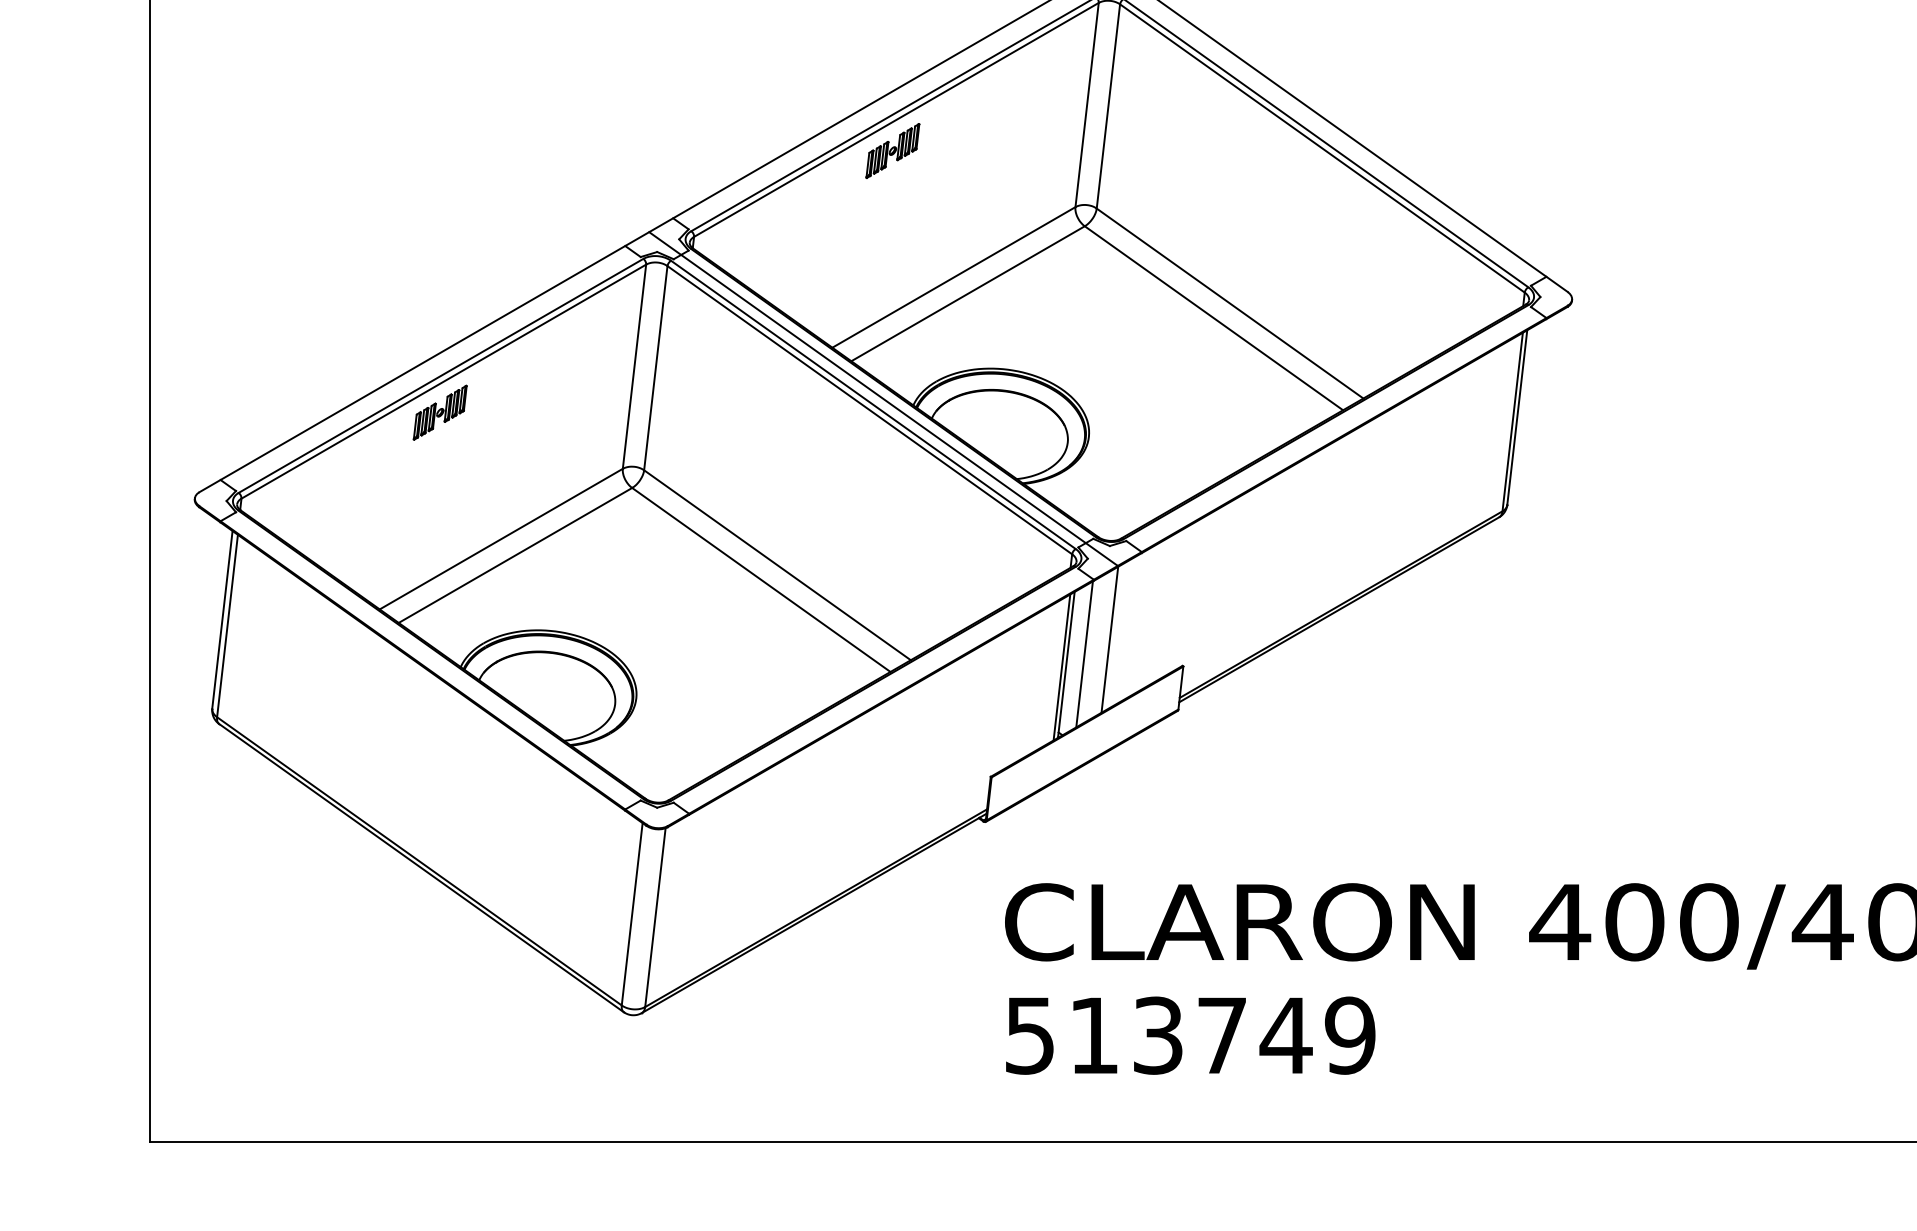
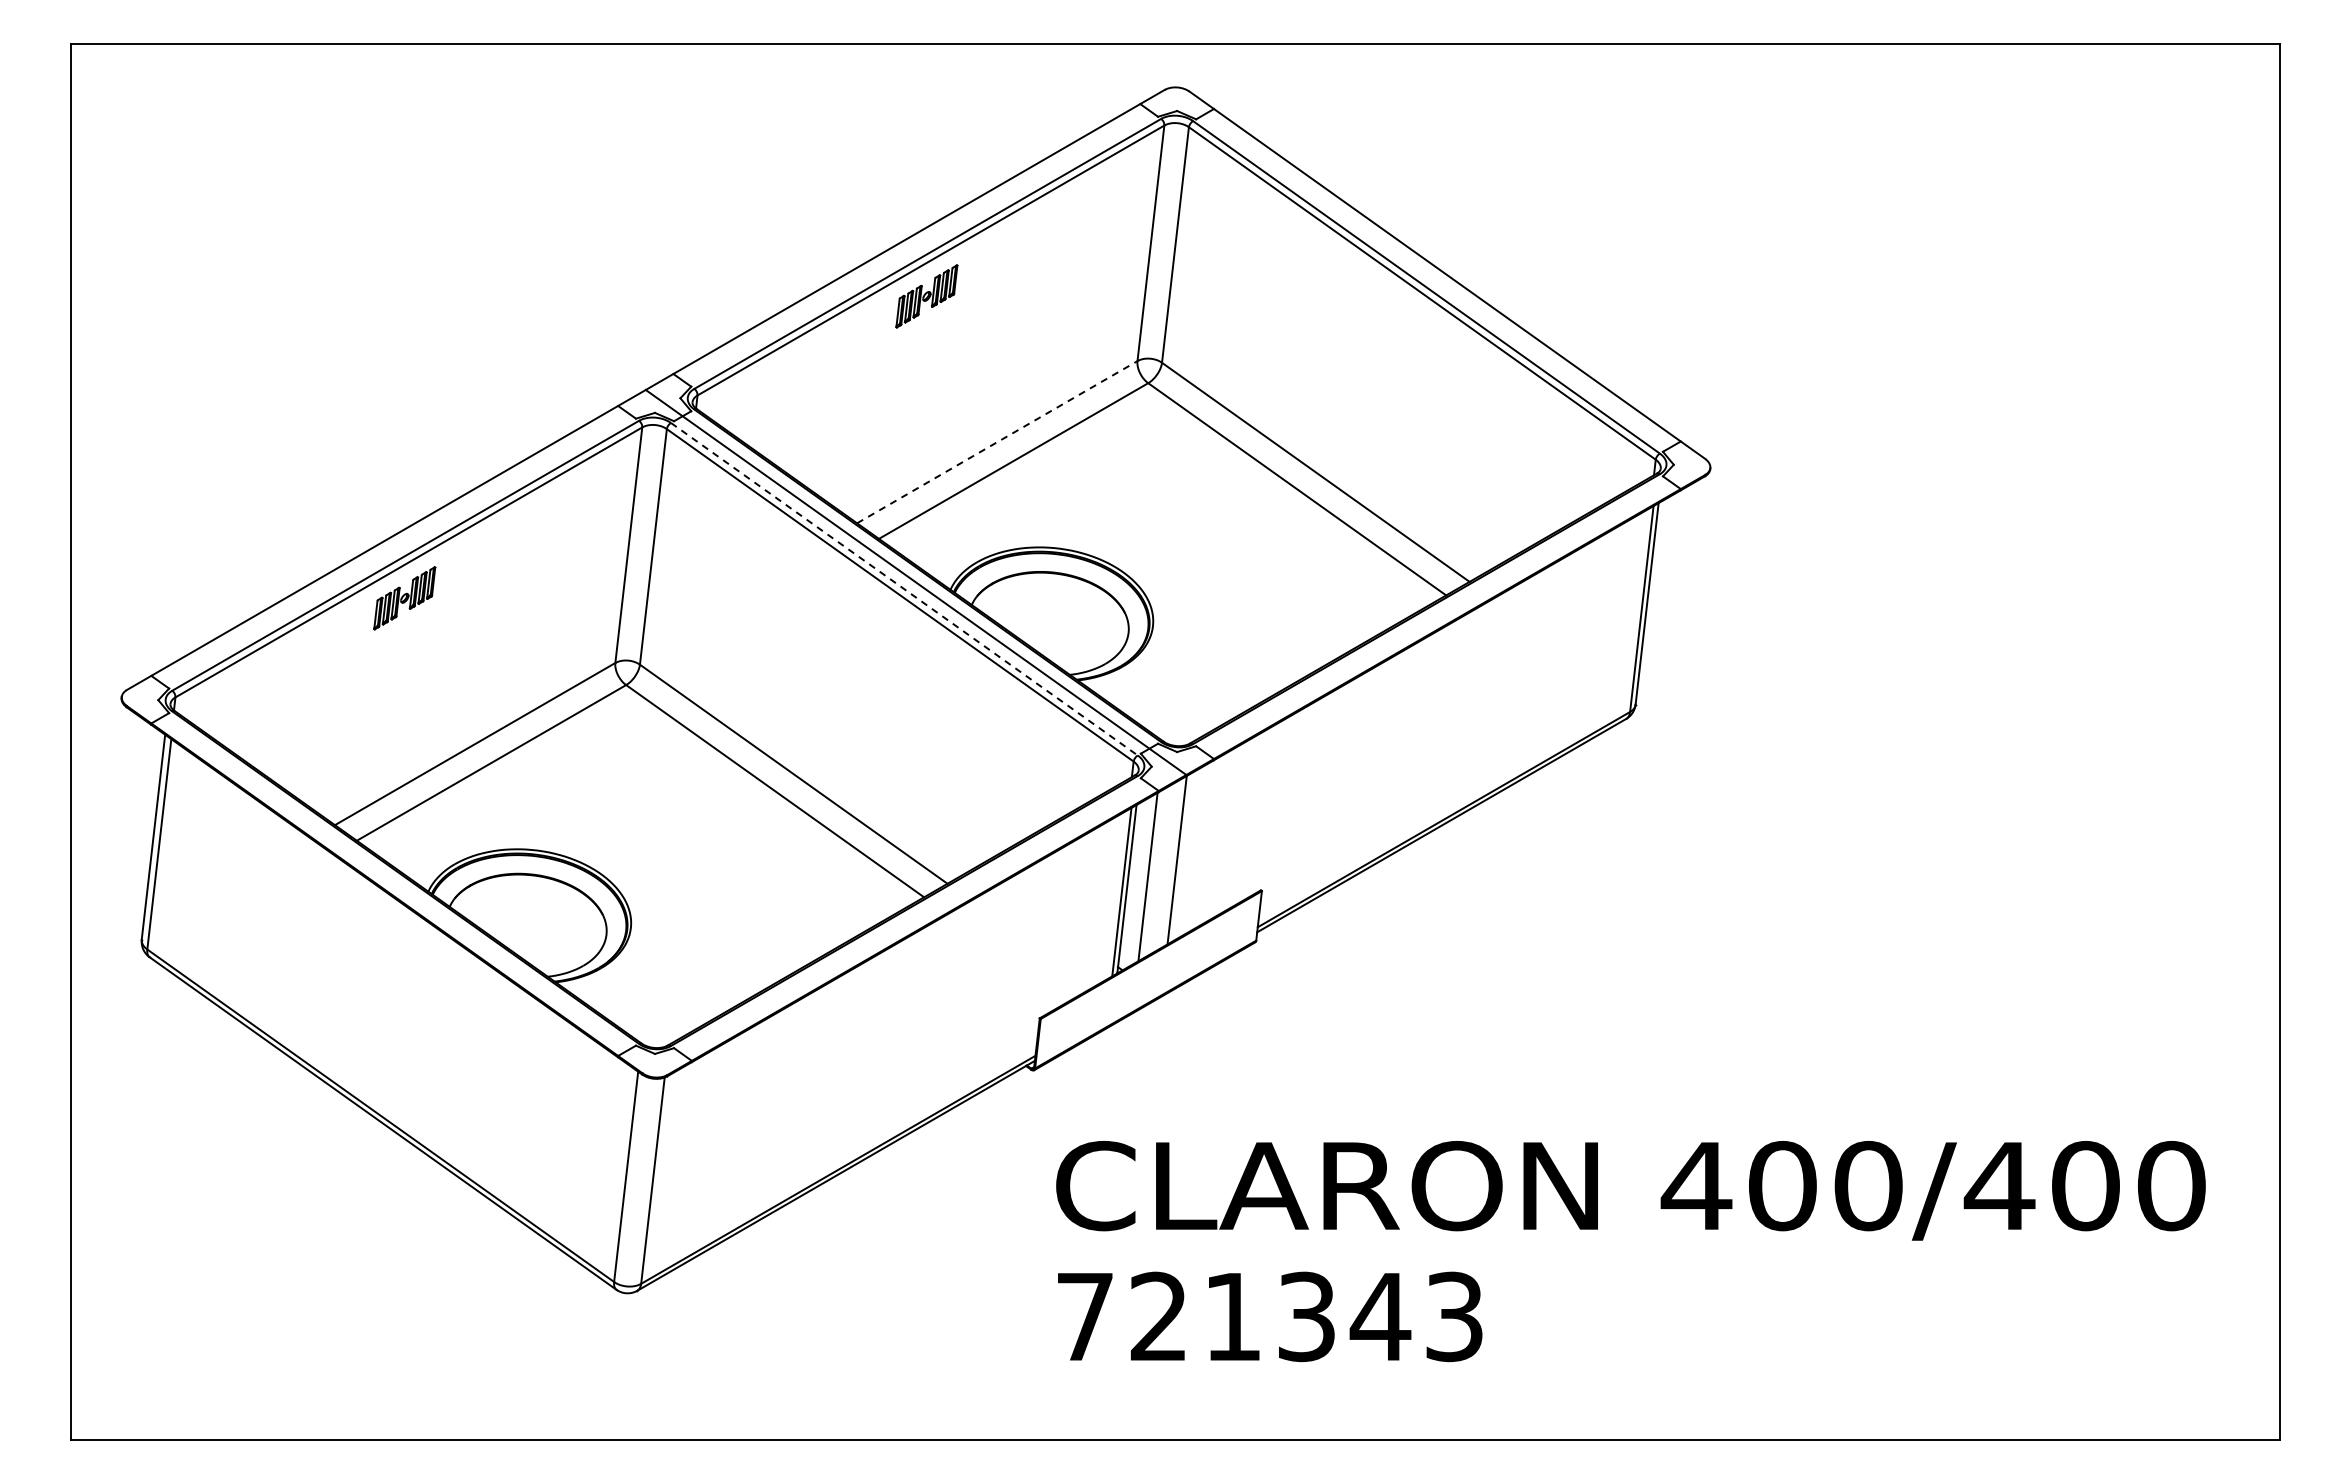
line: (954, 277) -> (997, 442), solid -> dashed
line: (873, 405) -> (904, 589), solid -> dashed
text: (1190, 1035) -> (1270, 1316), 513749 -> 721343

